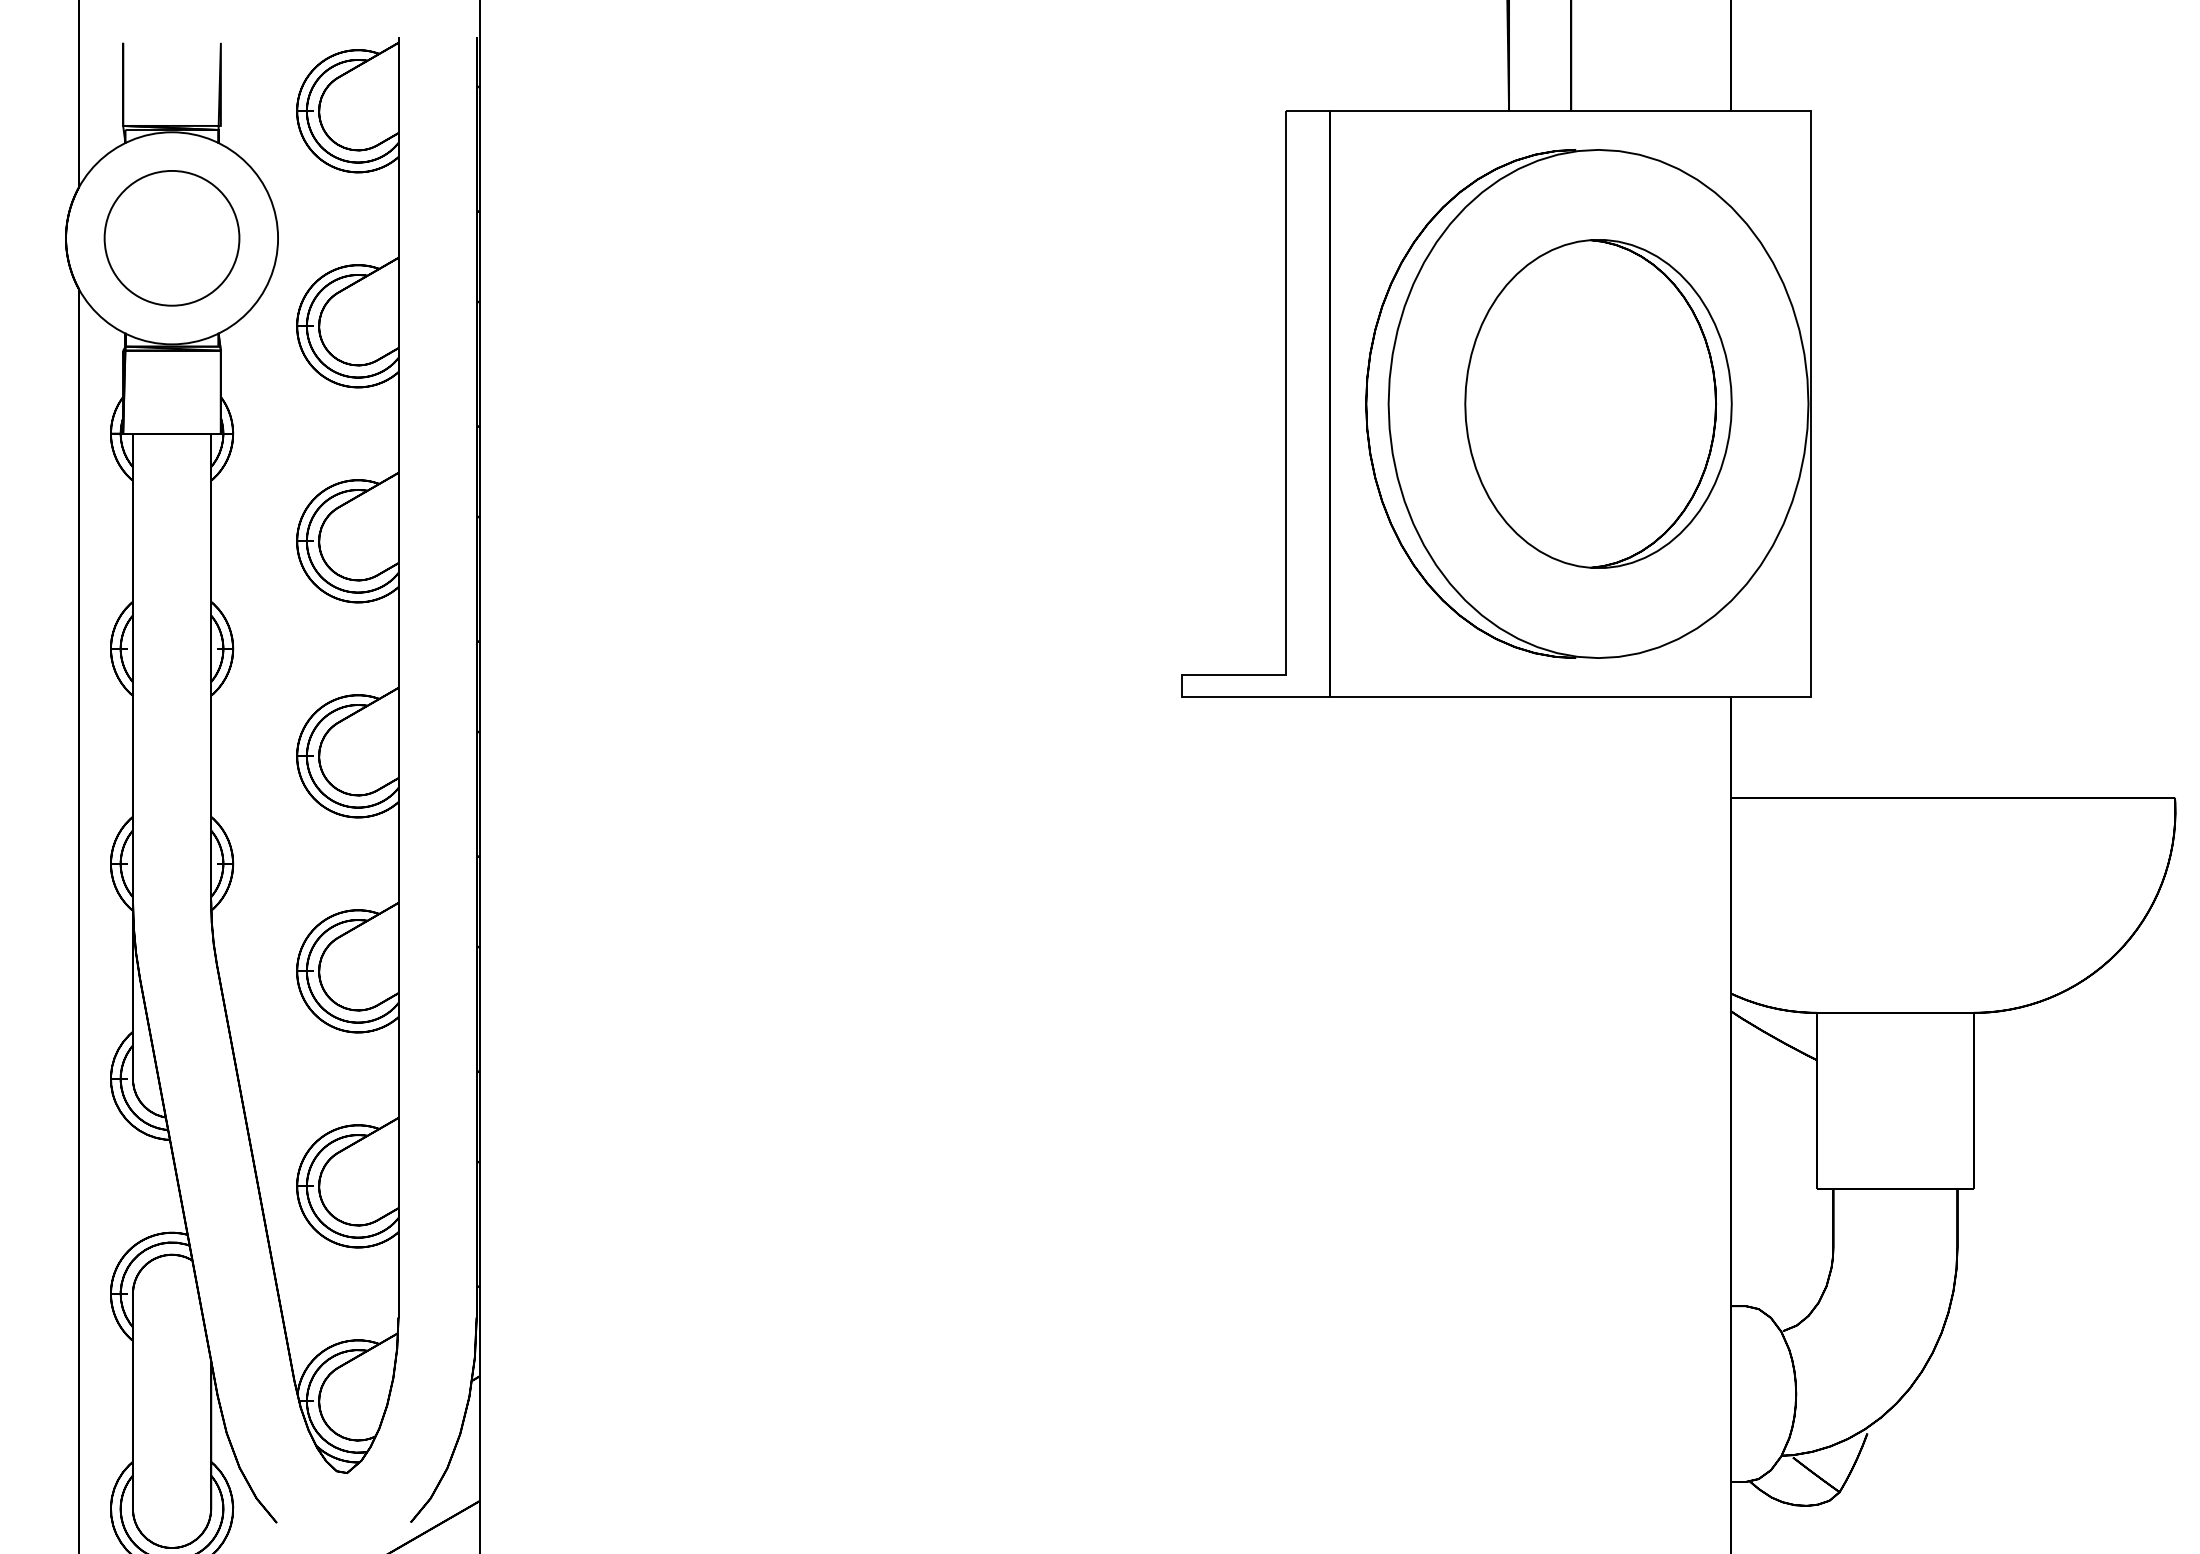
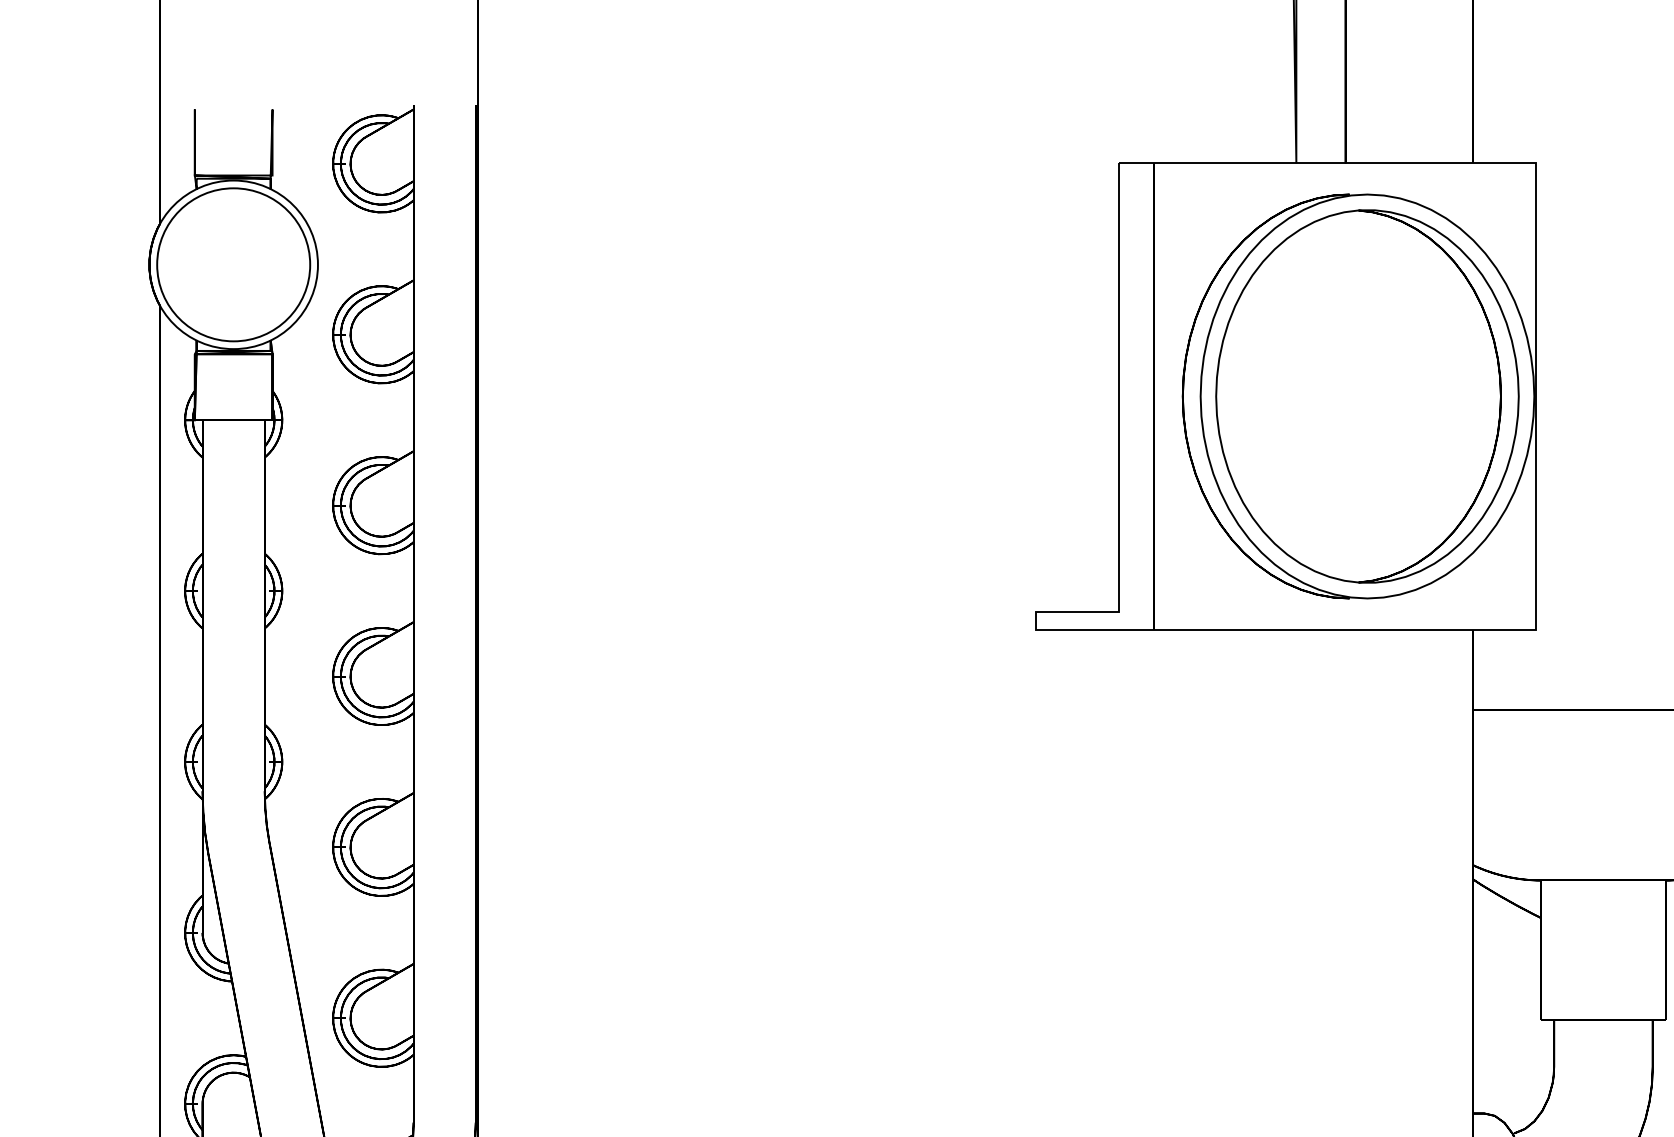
circle: (171, 238) -> (233, 264), size x1.43
part: (1598, 403) -> (1367, 396), size x1.43

